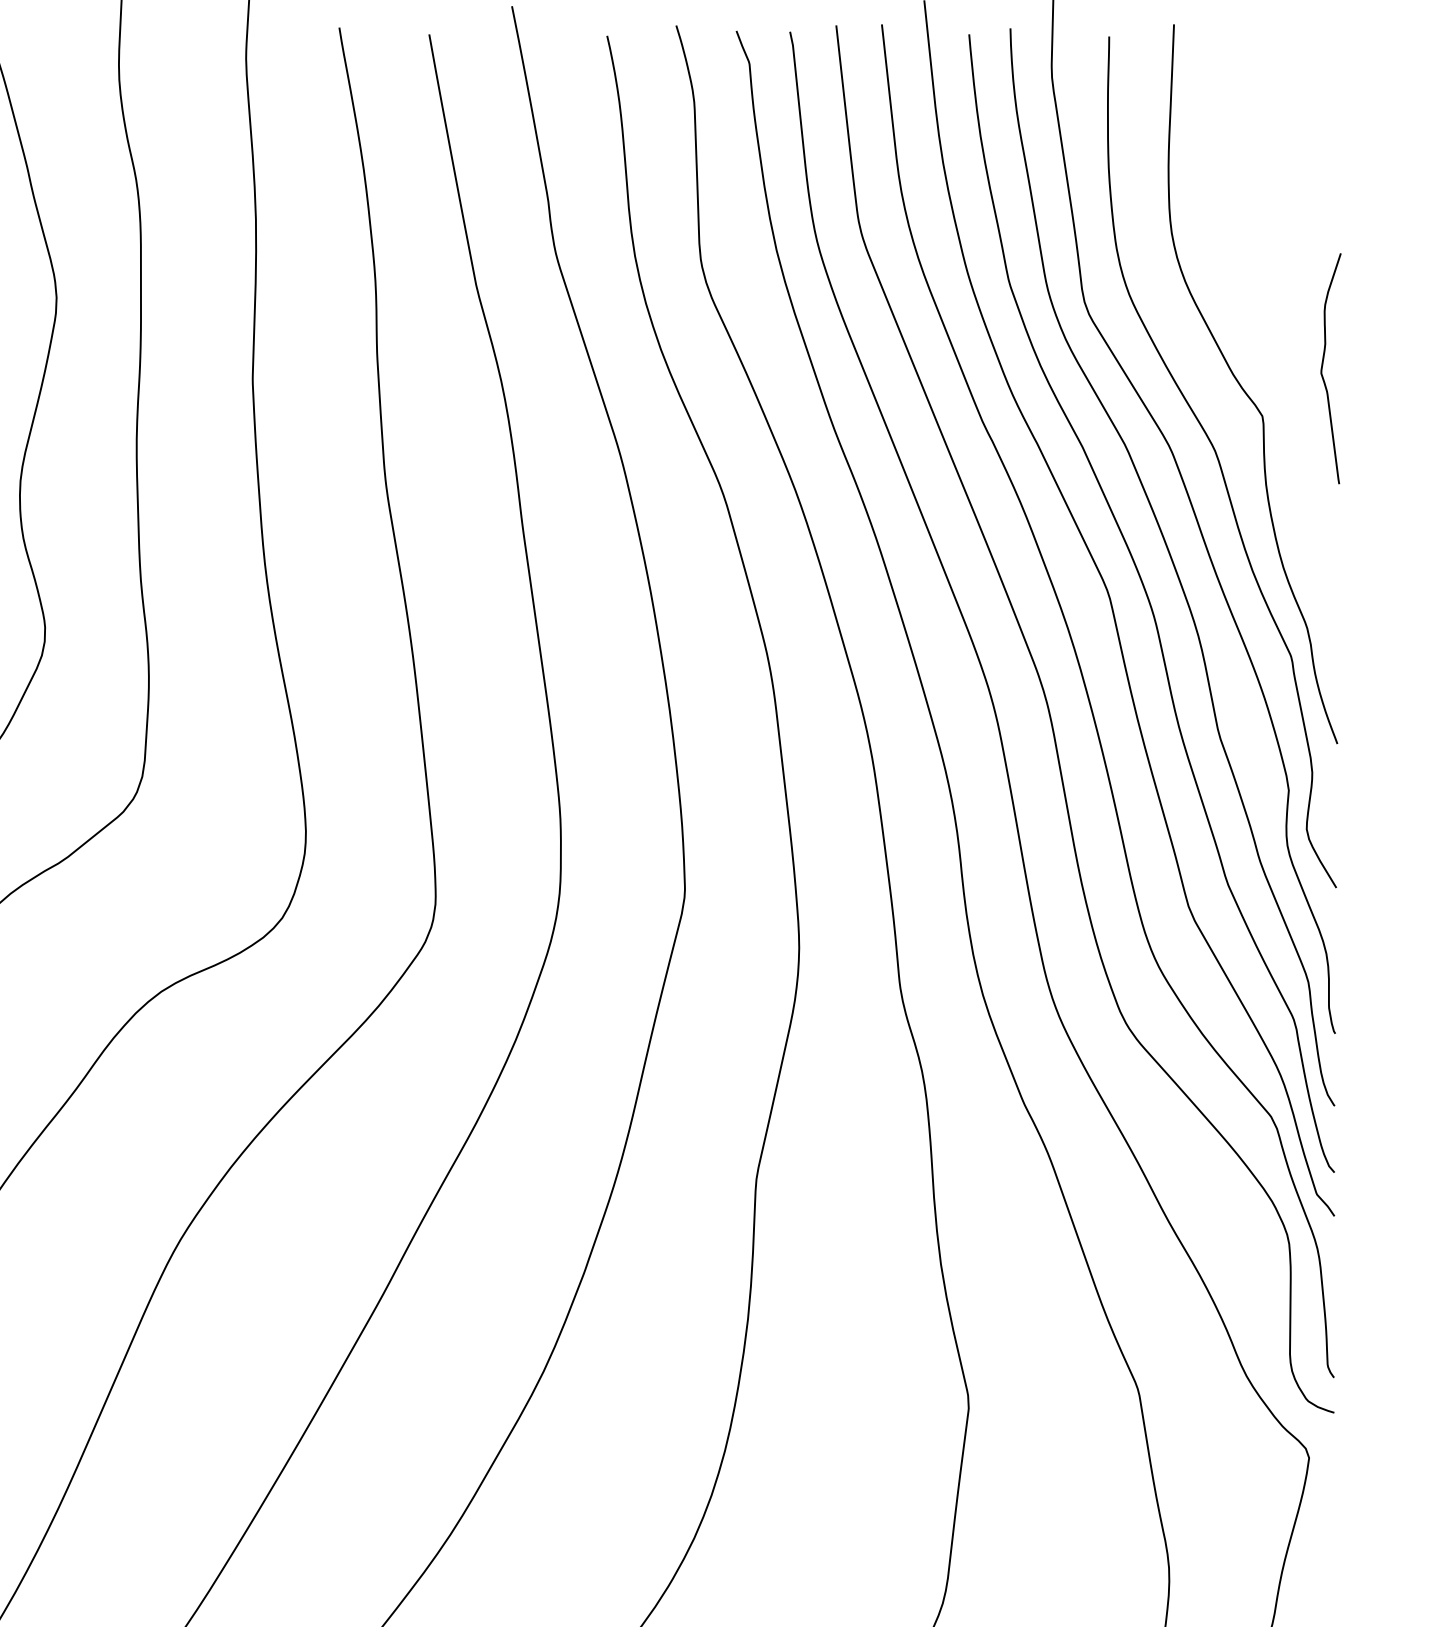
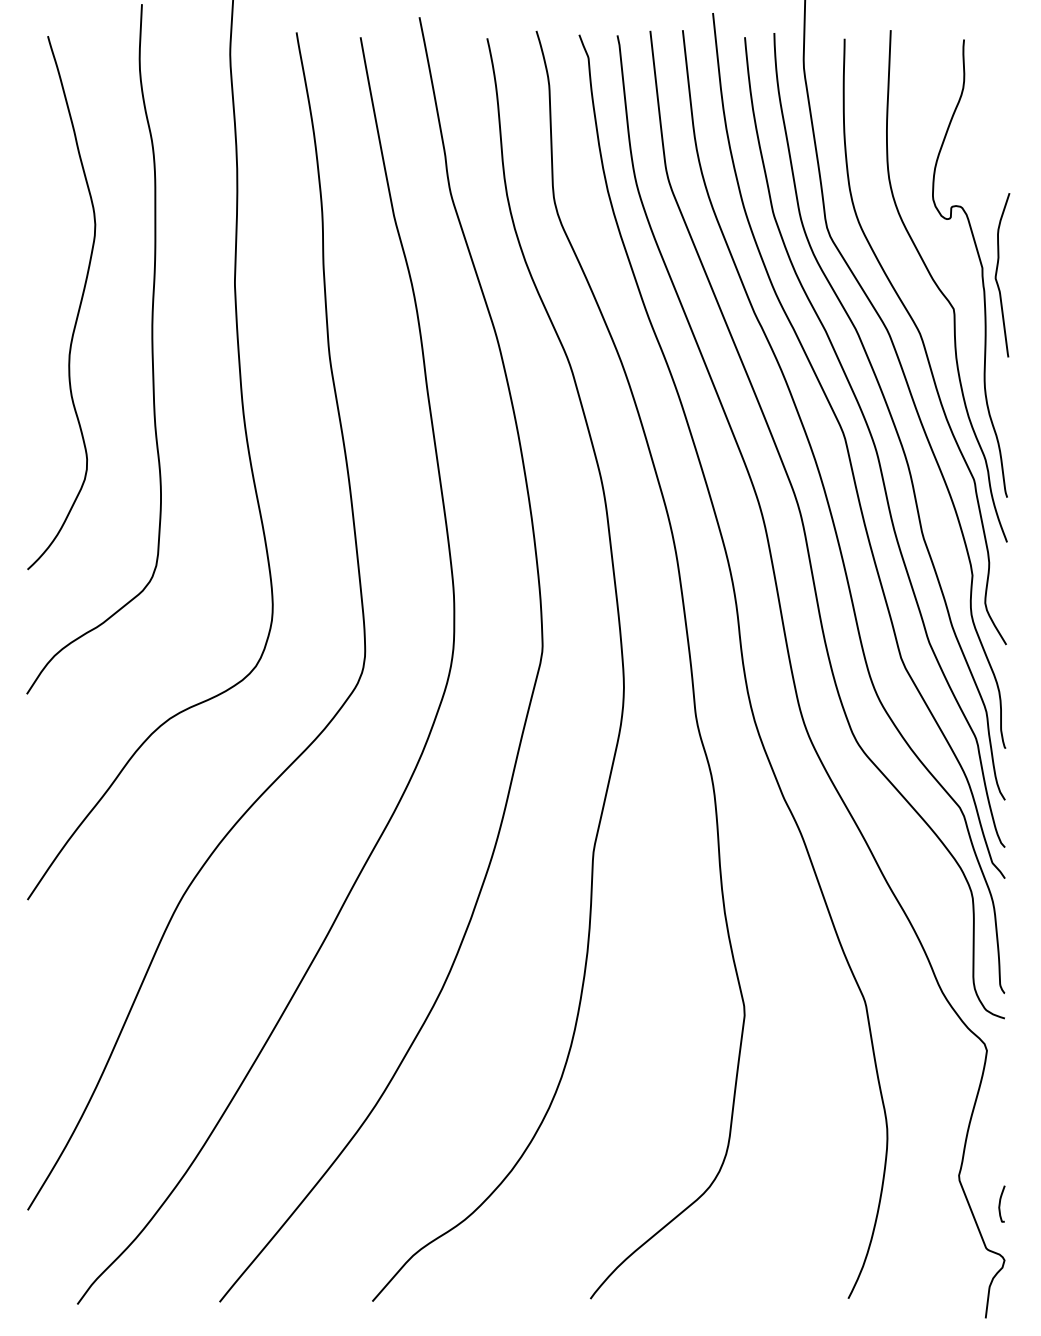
curve: (1300, 355) -> (980, 265), added

